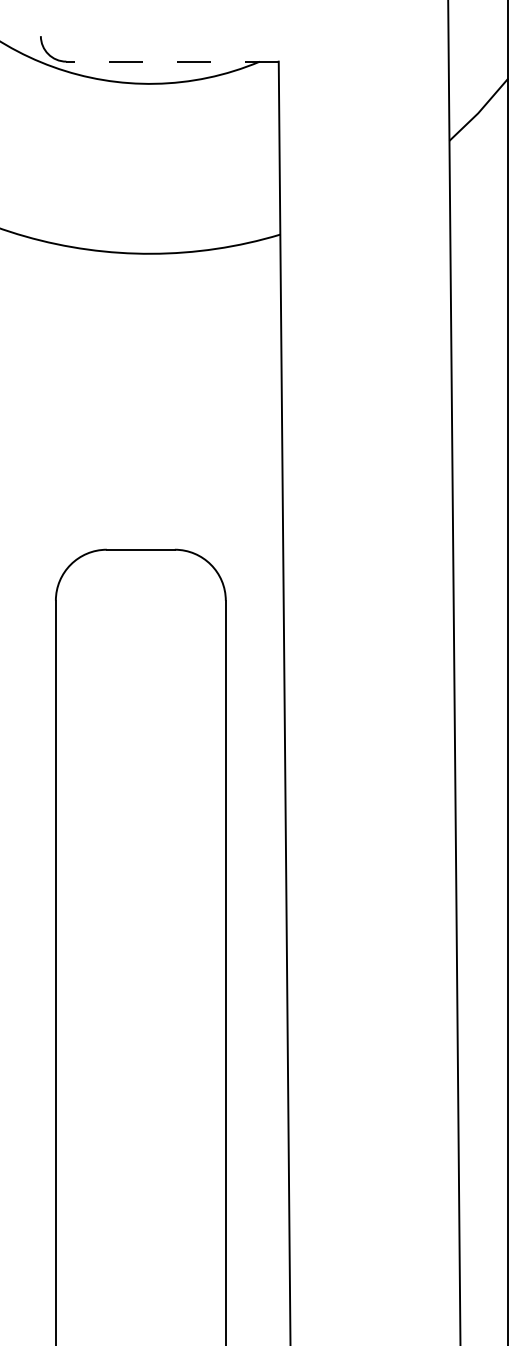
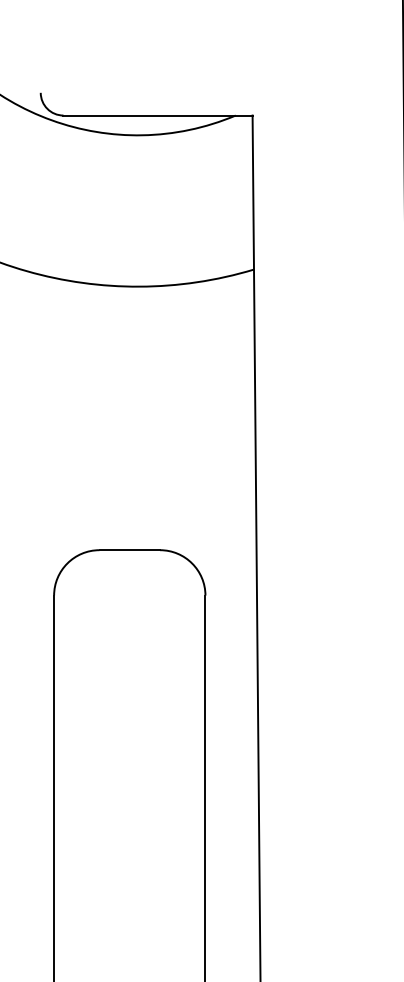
line: (172, 61) -> (157, 115), dashed -> solid

